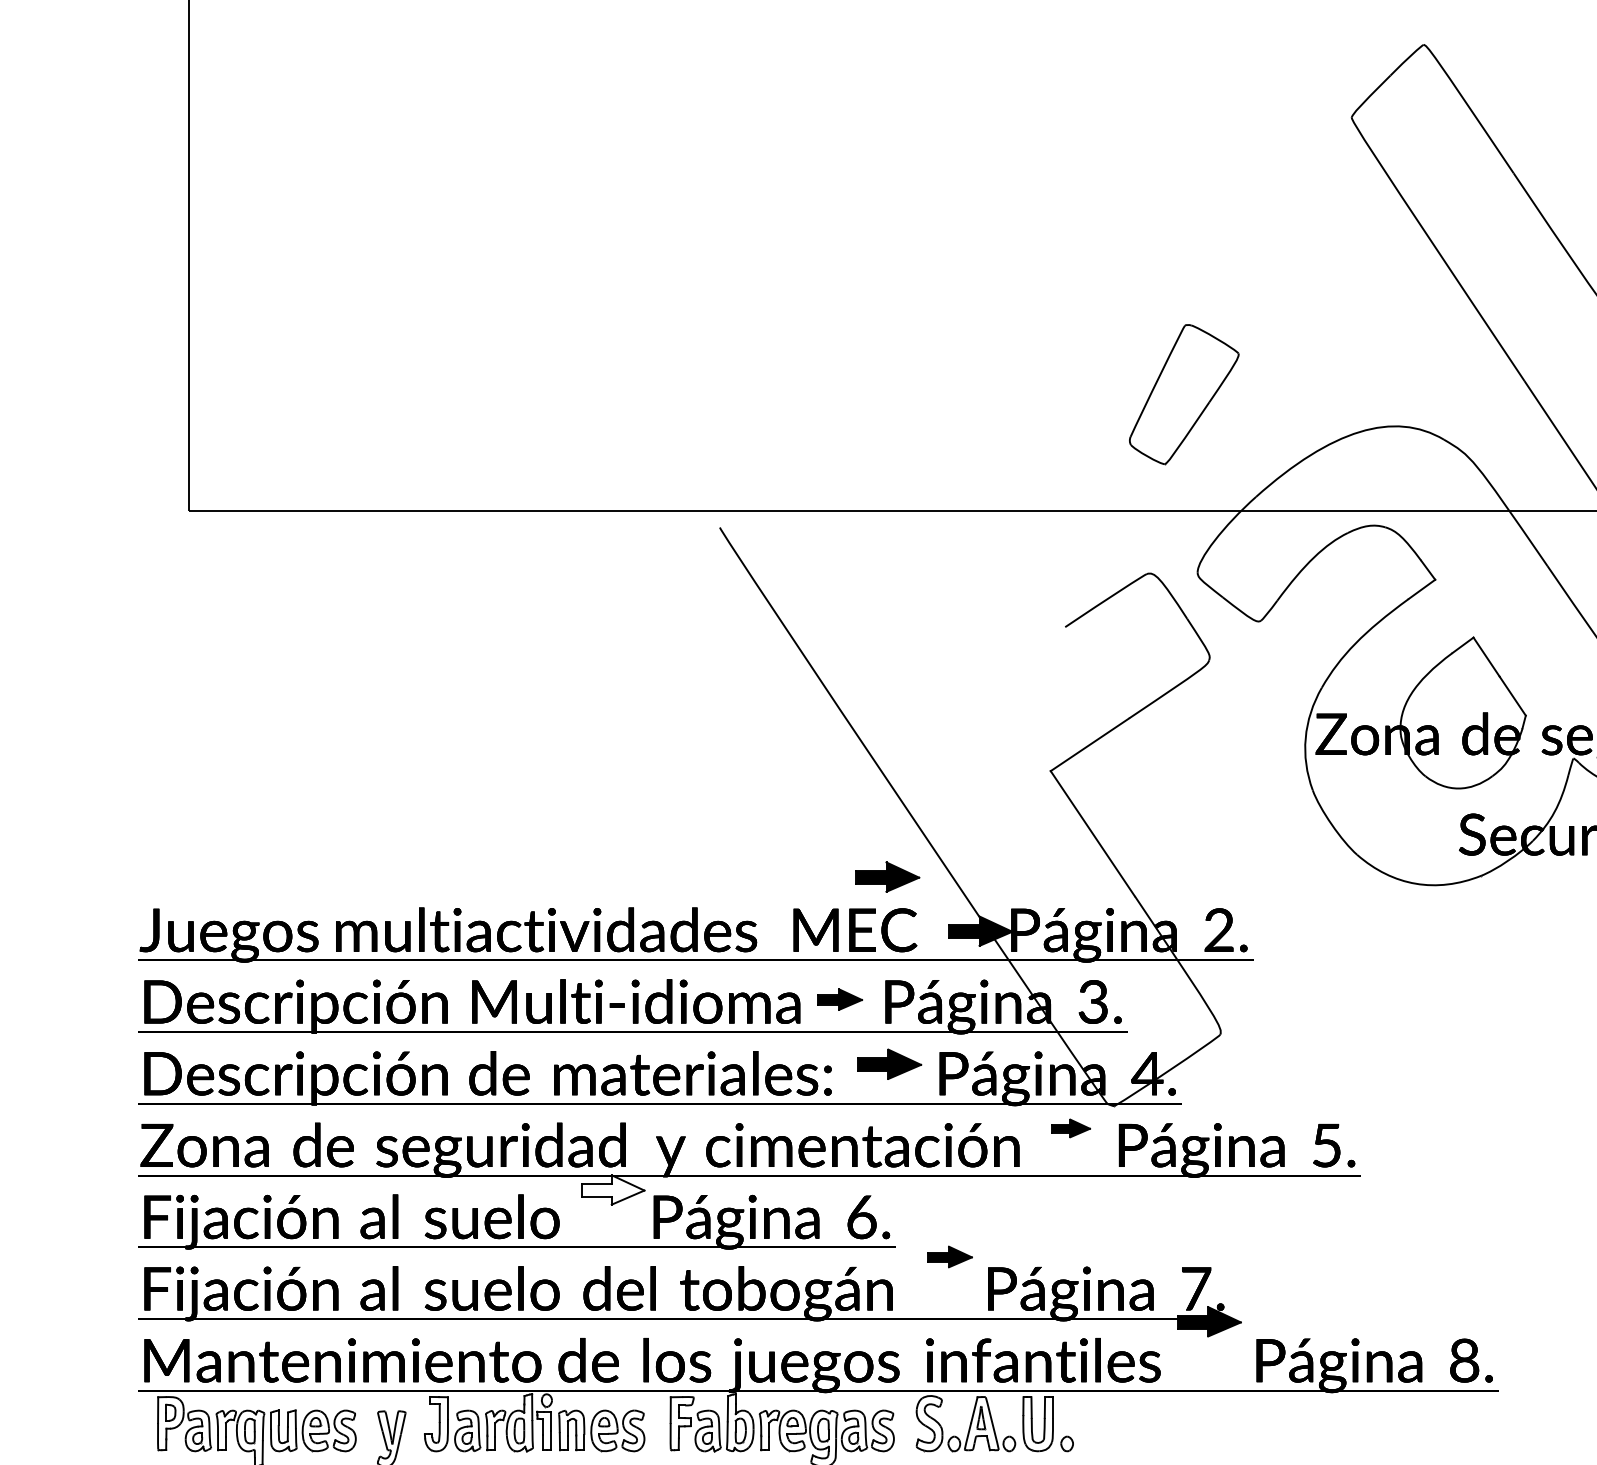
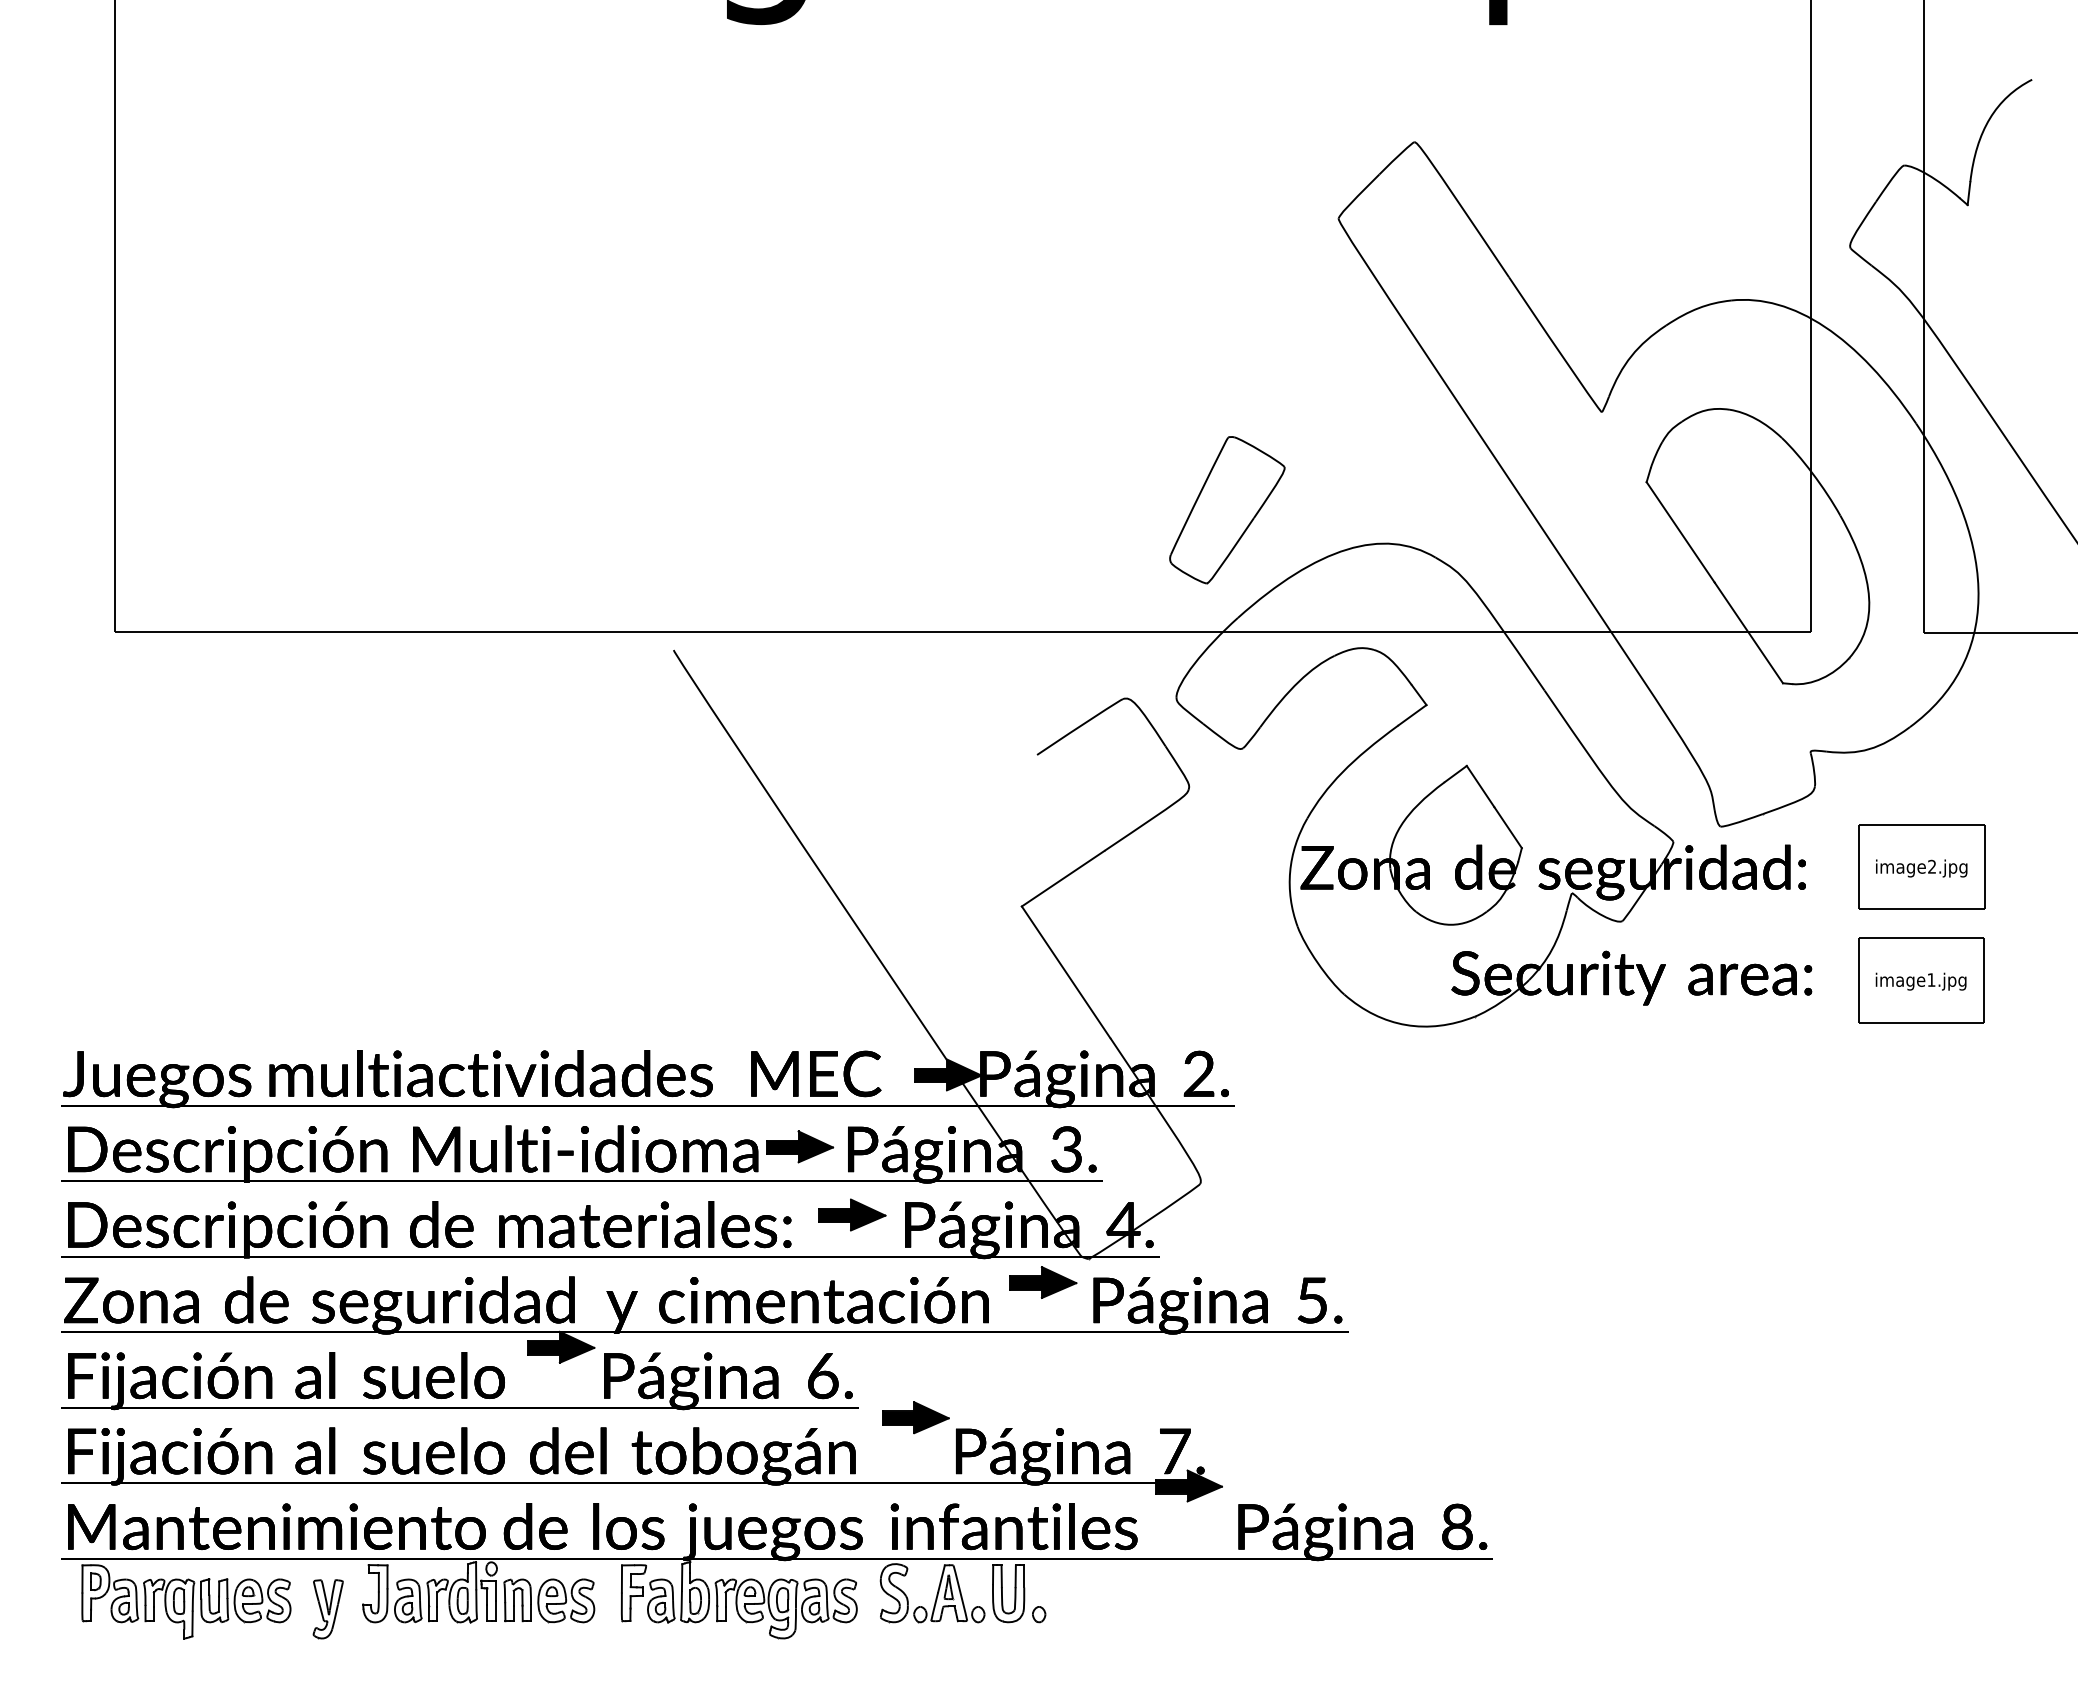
part: (1184, 394) -> (1227, 510), moved
part: (887, 876) -> (850, 1017), removed
part: (840, 999) -> (800, 1146), size x1.43
part: (1071, 1128) -> (1043, 1282), size x1.67
fill: (613, 1189) -> (561, 1346), added
part: (949, 1256) -> (915, 1417), size x1.43

